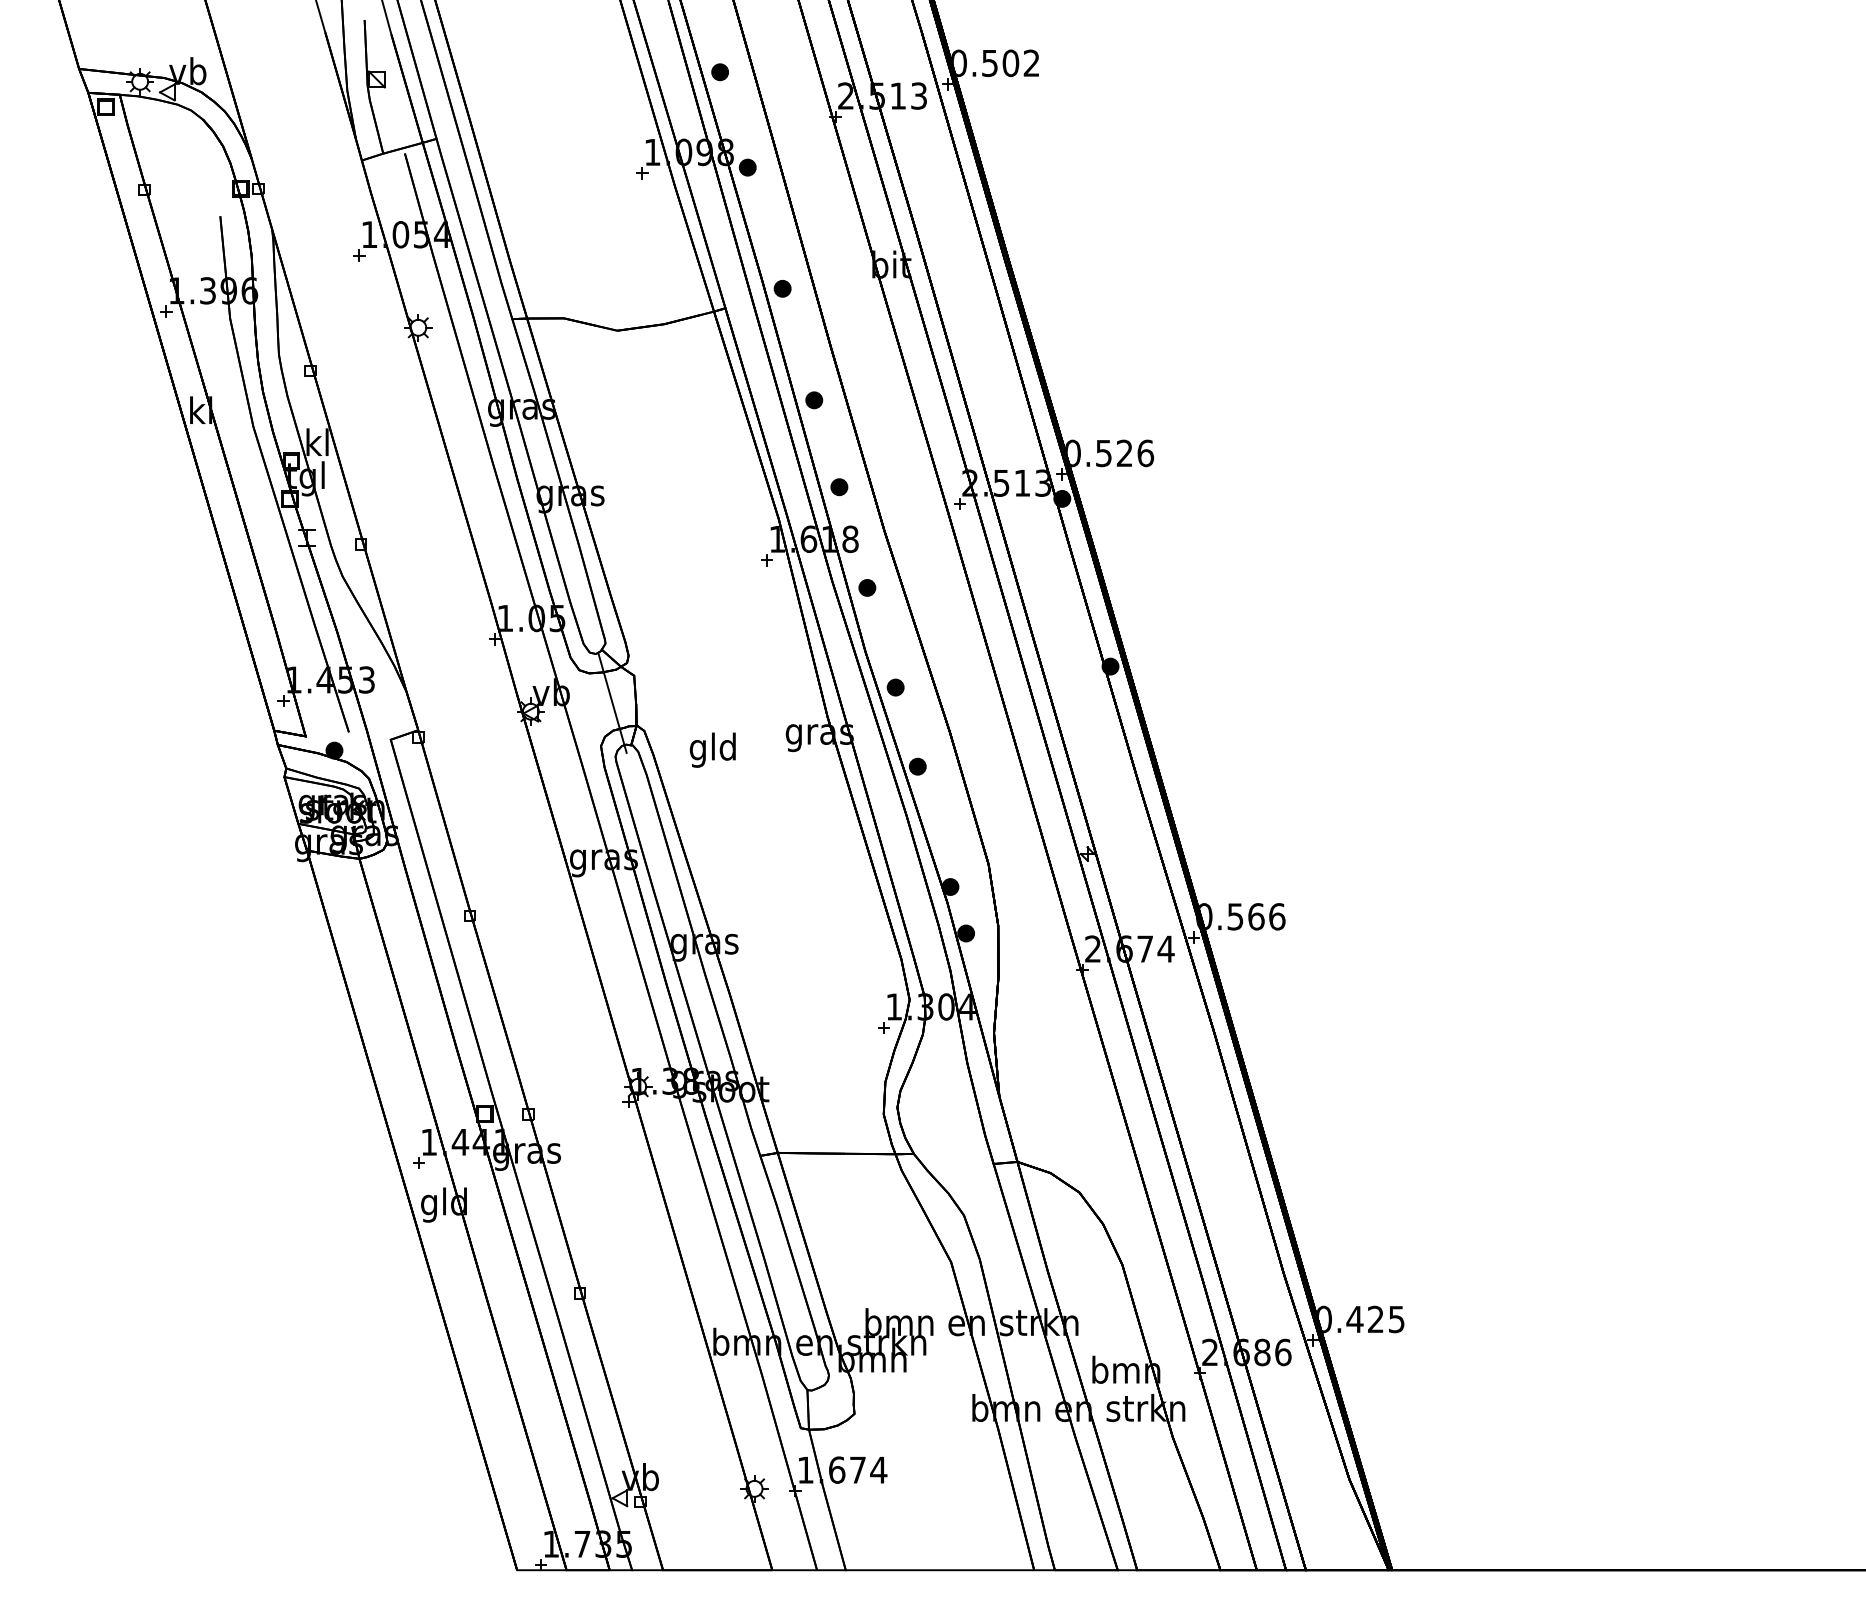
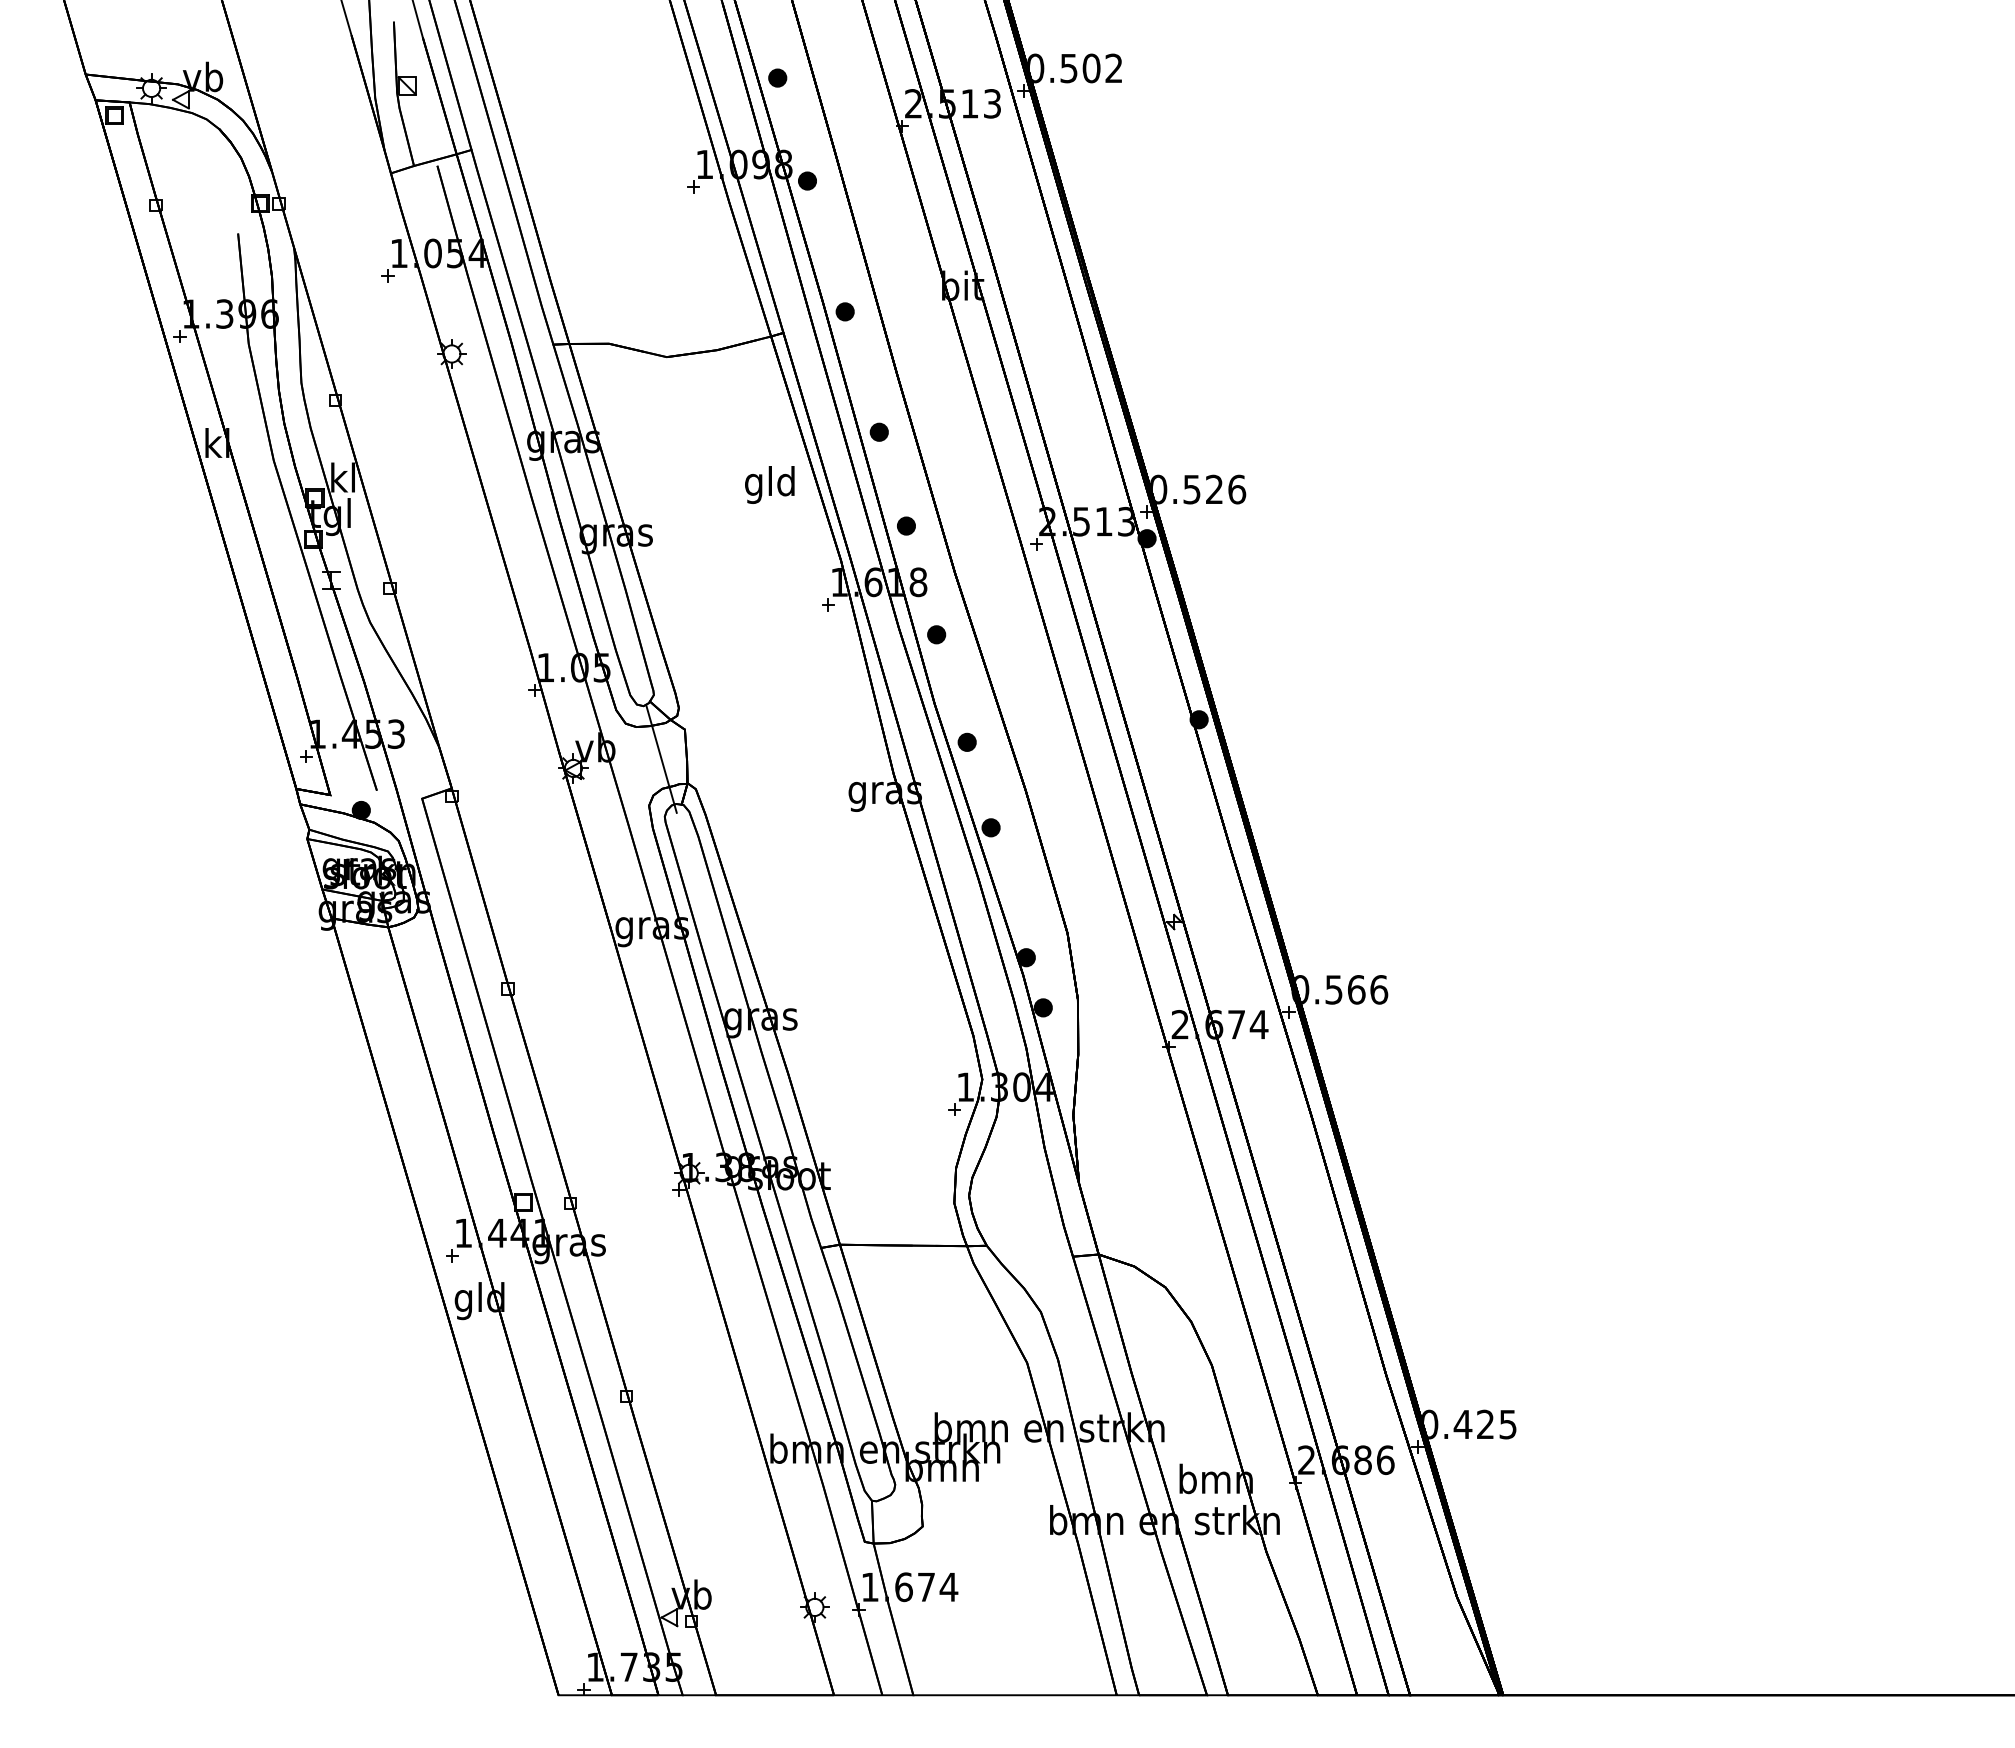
text: (712, 749) -> (769, 484), moved

